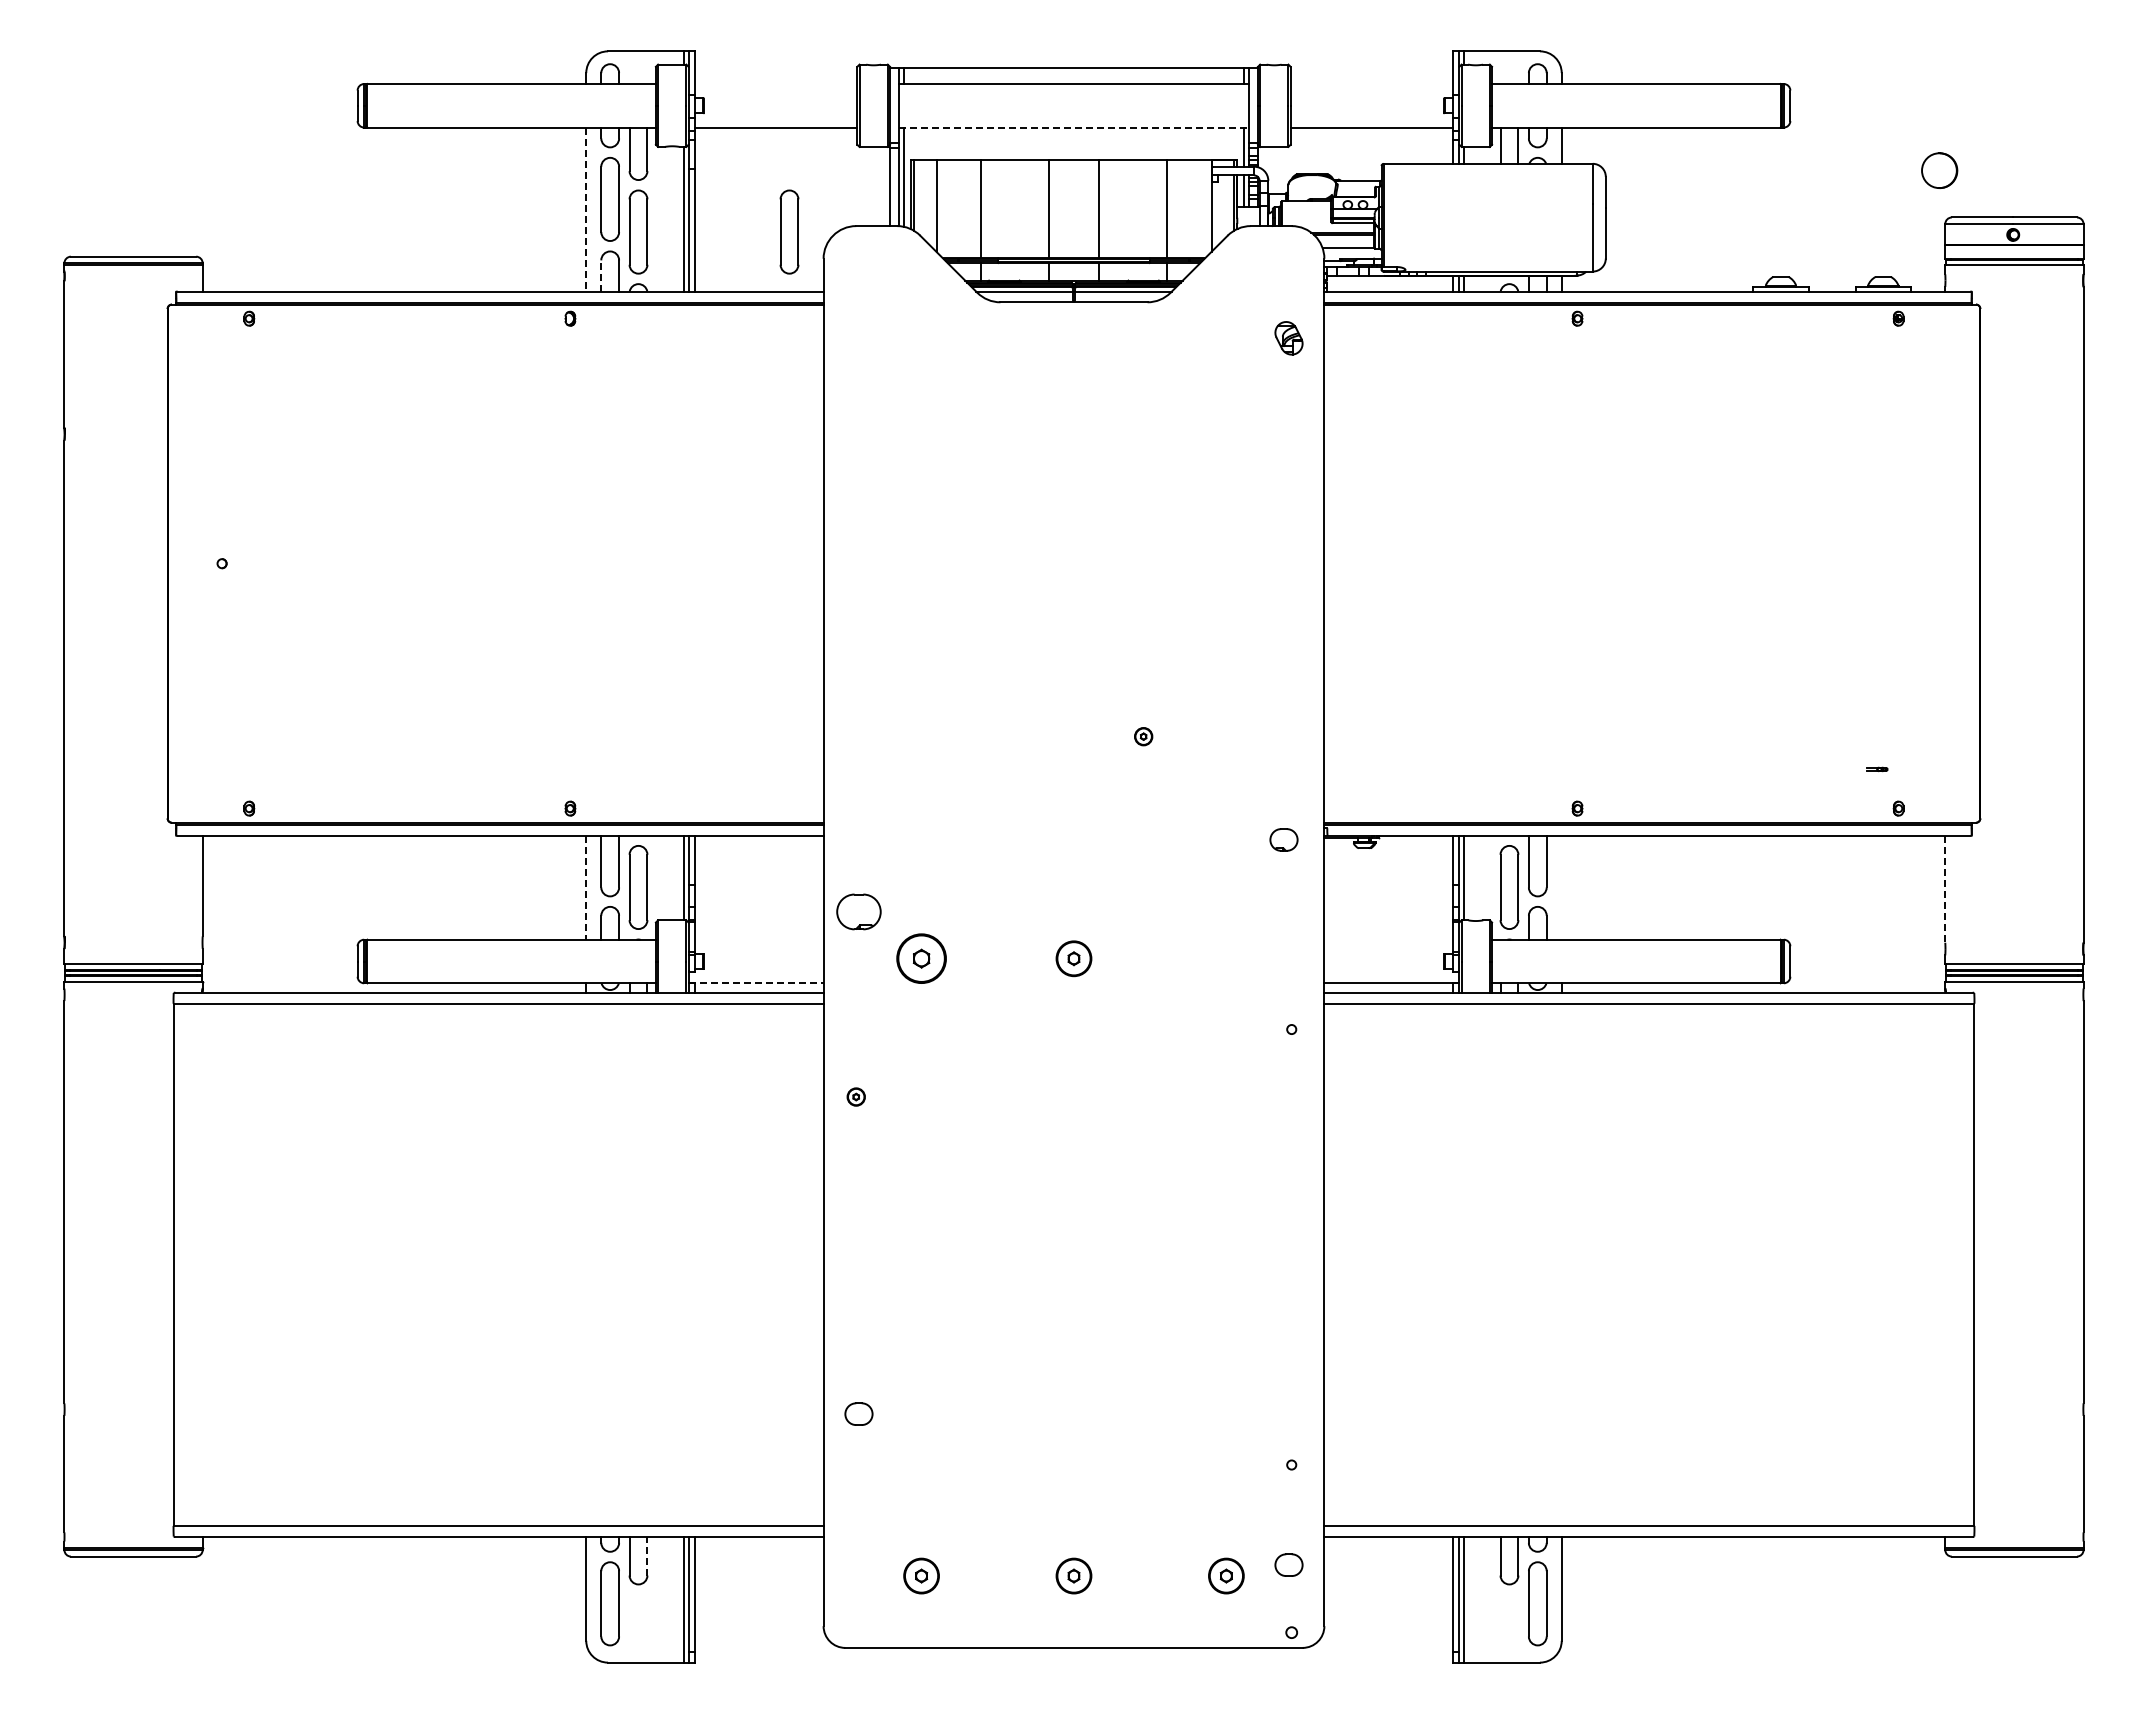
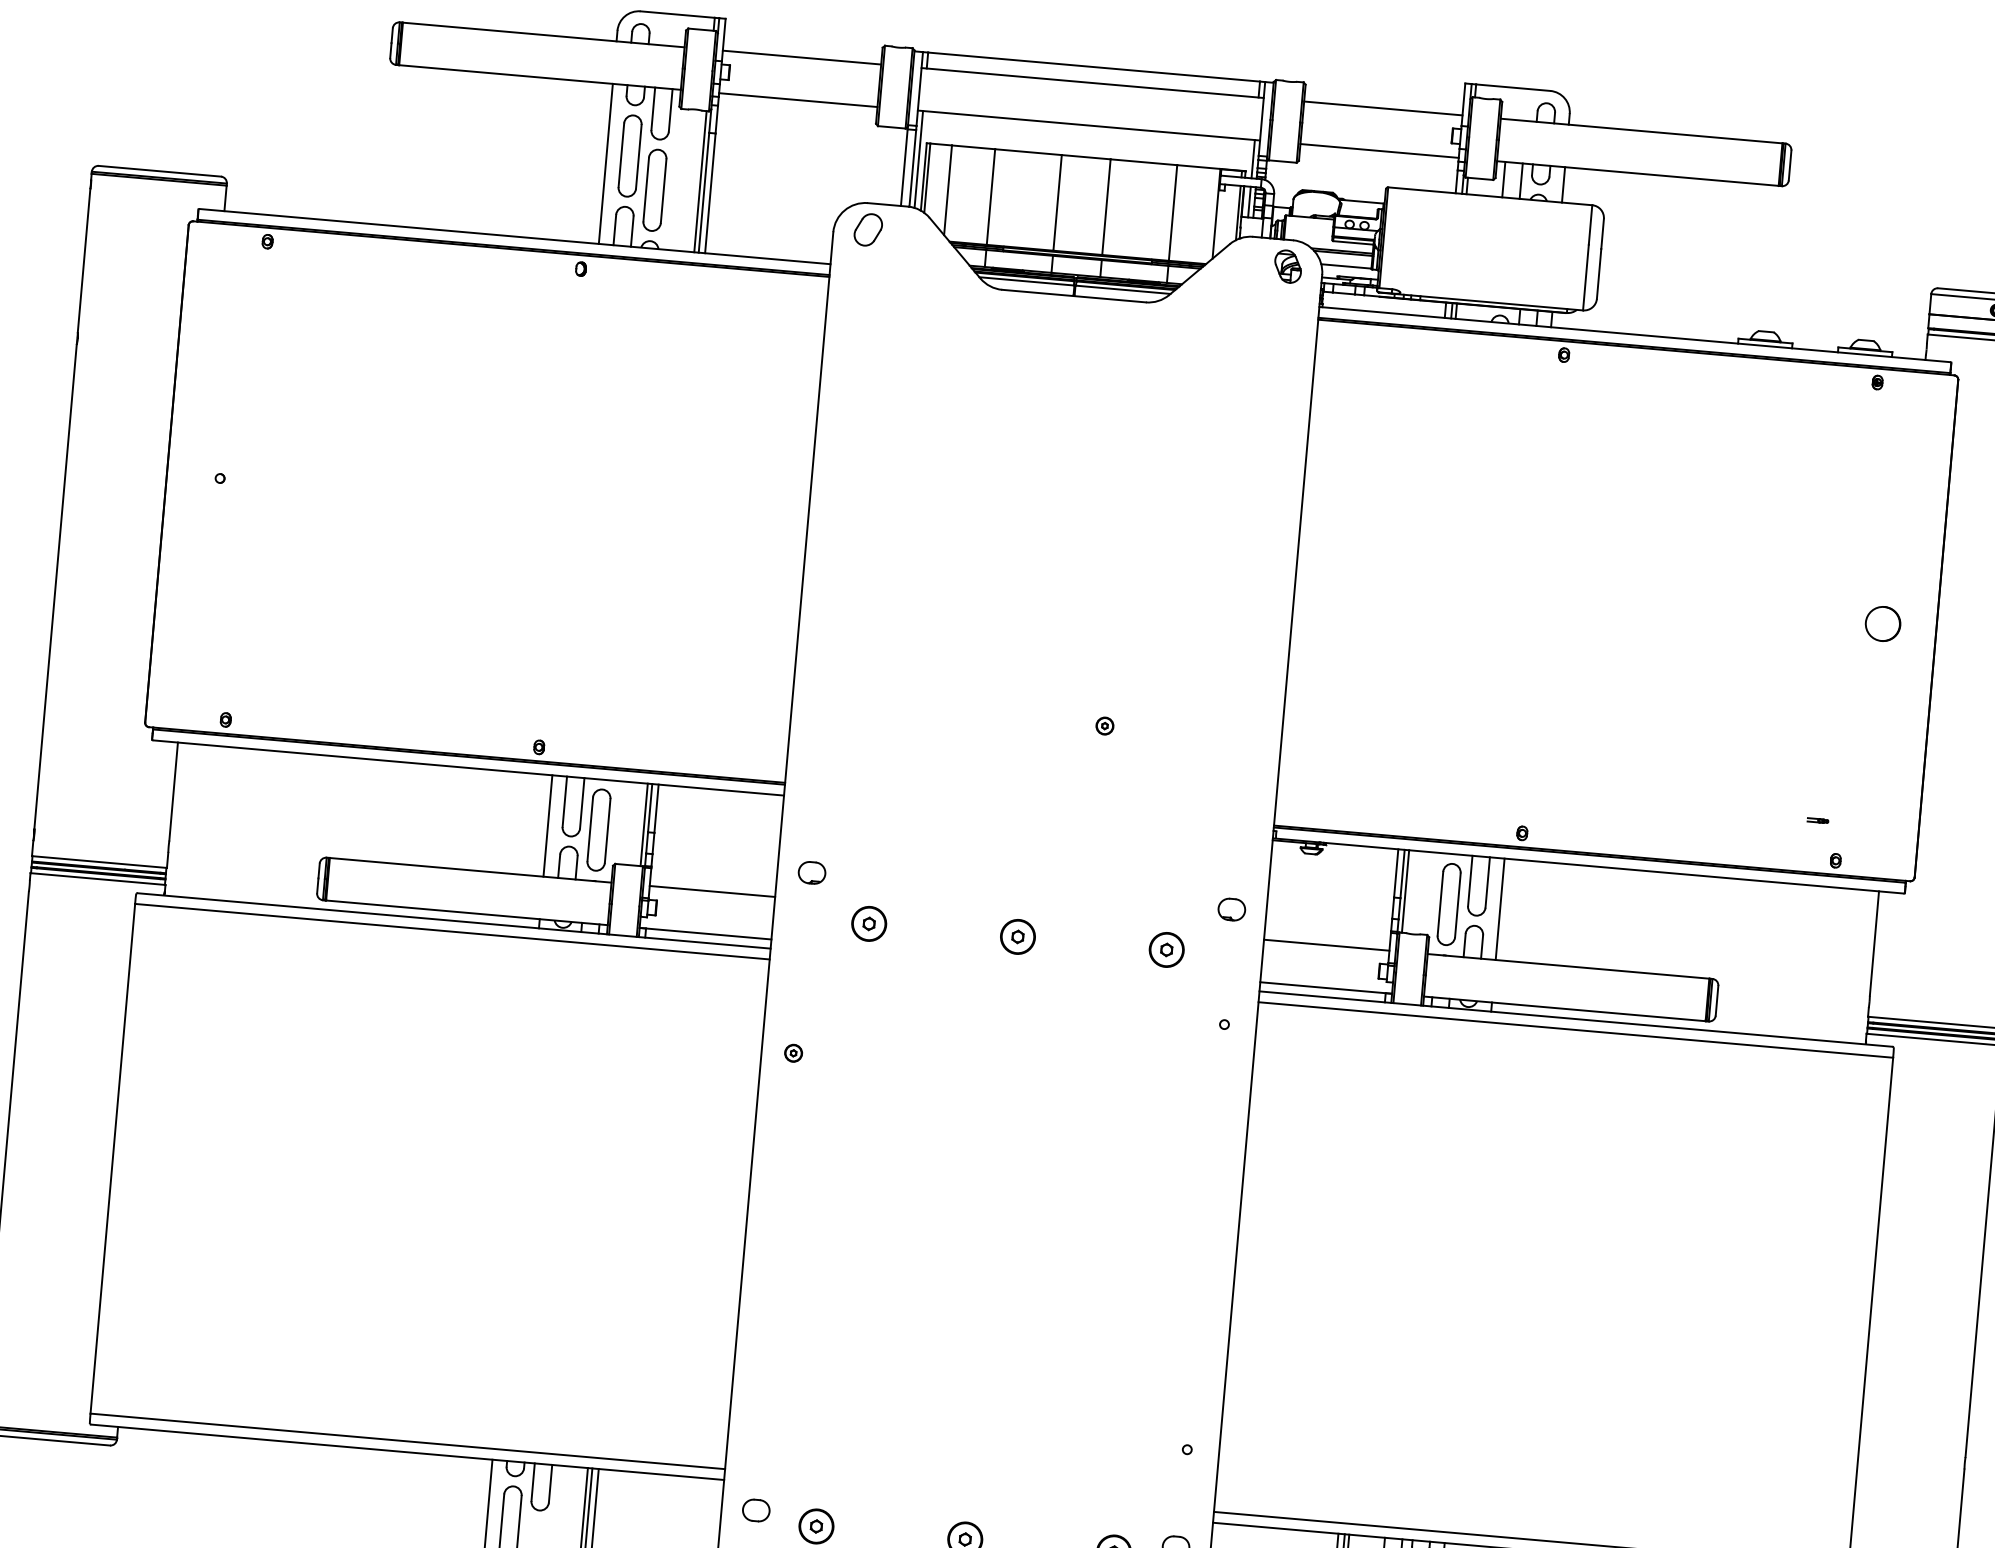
line: (776, 84) -> (802, 58), added
line: (1371, 84) -> (1383, 108), added
line: (1074, 127) -> (1089, 125), dashed -> solid
part: (1939, 170) -> (1882, 623), moved
line: (586, 209) -> (606, 163), dashed -> solid
part: (789, 231) -> (802, 202), removed
part: (858, 253) -> (867, 230), added
line: (601, 275) -> (615, 229), dashed -> solid
part: (1288, 338) -> (1287, 266), moved
part: (1283, 839) -> (1231, 909), moved
line: (586, 887) -> (548, 825), dashed -> solid
line: (1561, 887) -> (1499, 908), added
line: (1945, 889) -> (1874, 943), dashed -> solid
part: (858, 911) -> (811, 872), size x0.62
line: (759, 939) -> (712, 891), added
line: (1388, 939) -> (1326, 944), added
part: (921, 958) -> (869, 923), size x0.71
part: (1226, 958) -> (1166, 949), added
line: (756, 983) -> (705, 933), dashed -> solid
part: (858, 1413) -> (755, 1509), moved
line: (647, 1555) -> (550, 1483), dashed -> solid

